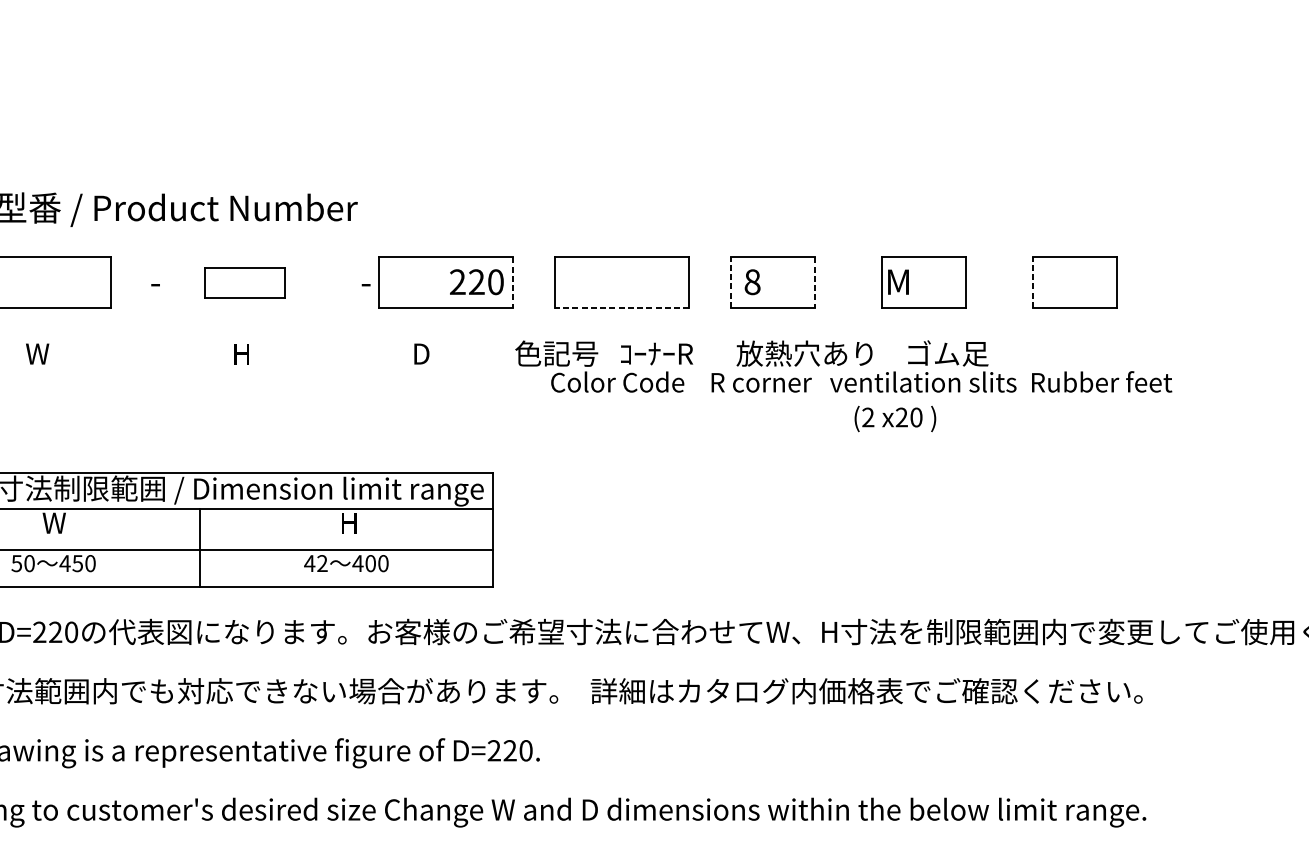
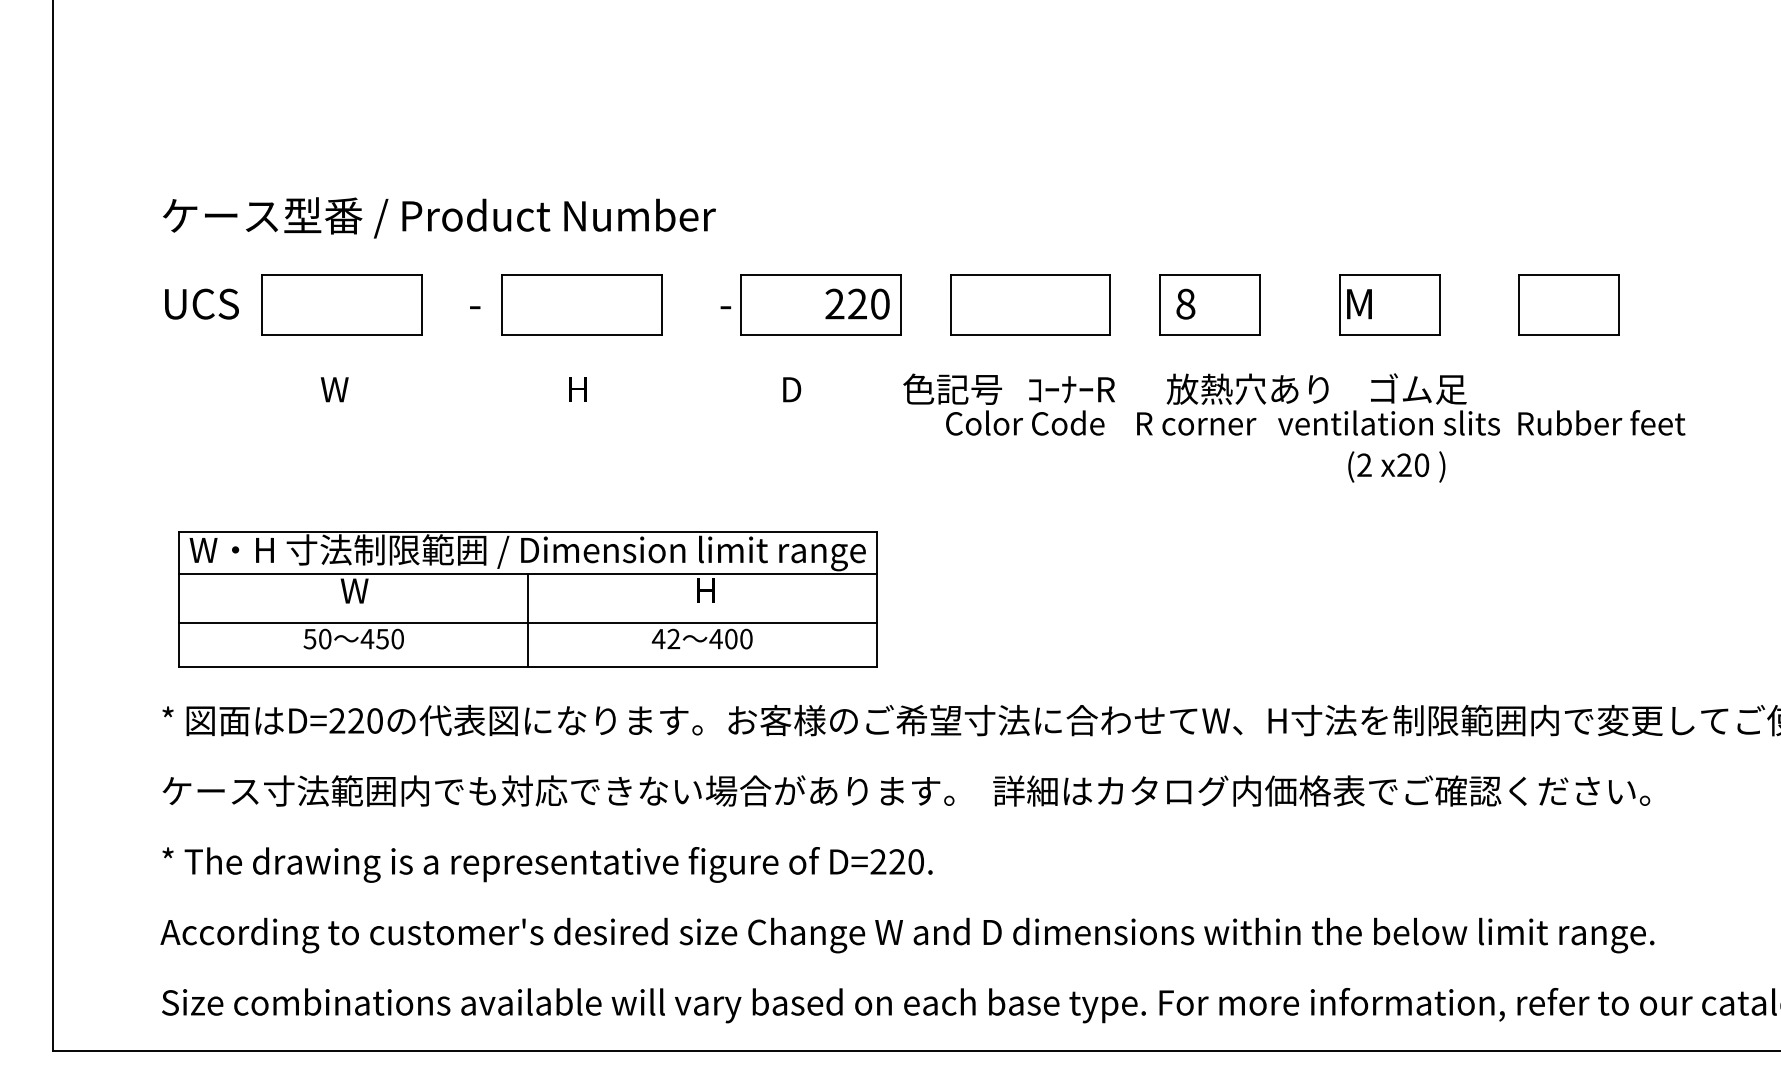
part: (244, 282) -> (581, 304), size x1.67
line: (512, 282) -> (900, 304), dashed -> solid
line: (731, 282) -> (1160, 304), dashed -> solid
line: (815, 282) -> (1260, 304), dashed -> solid
line: (1032, 282) -> (1519, 304), dashed -> solid
line: (622, 307) -> (1030, 334), dashed -> solid
text: (895, 418) -> (1396, 466), moved

